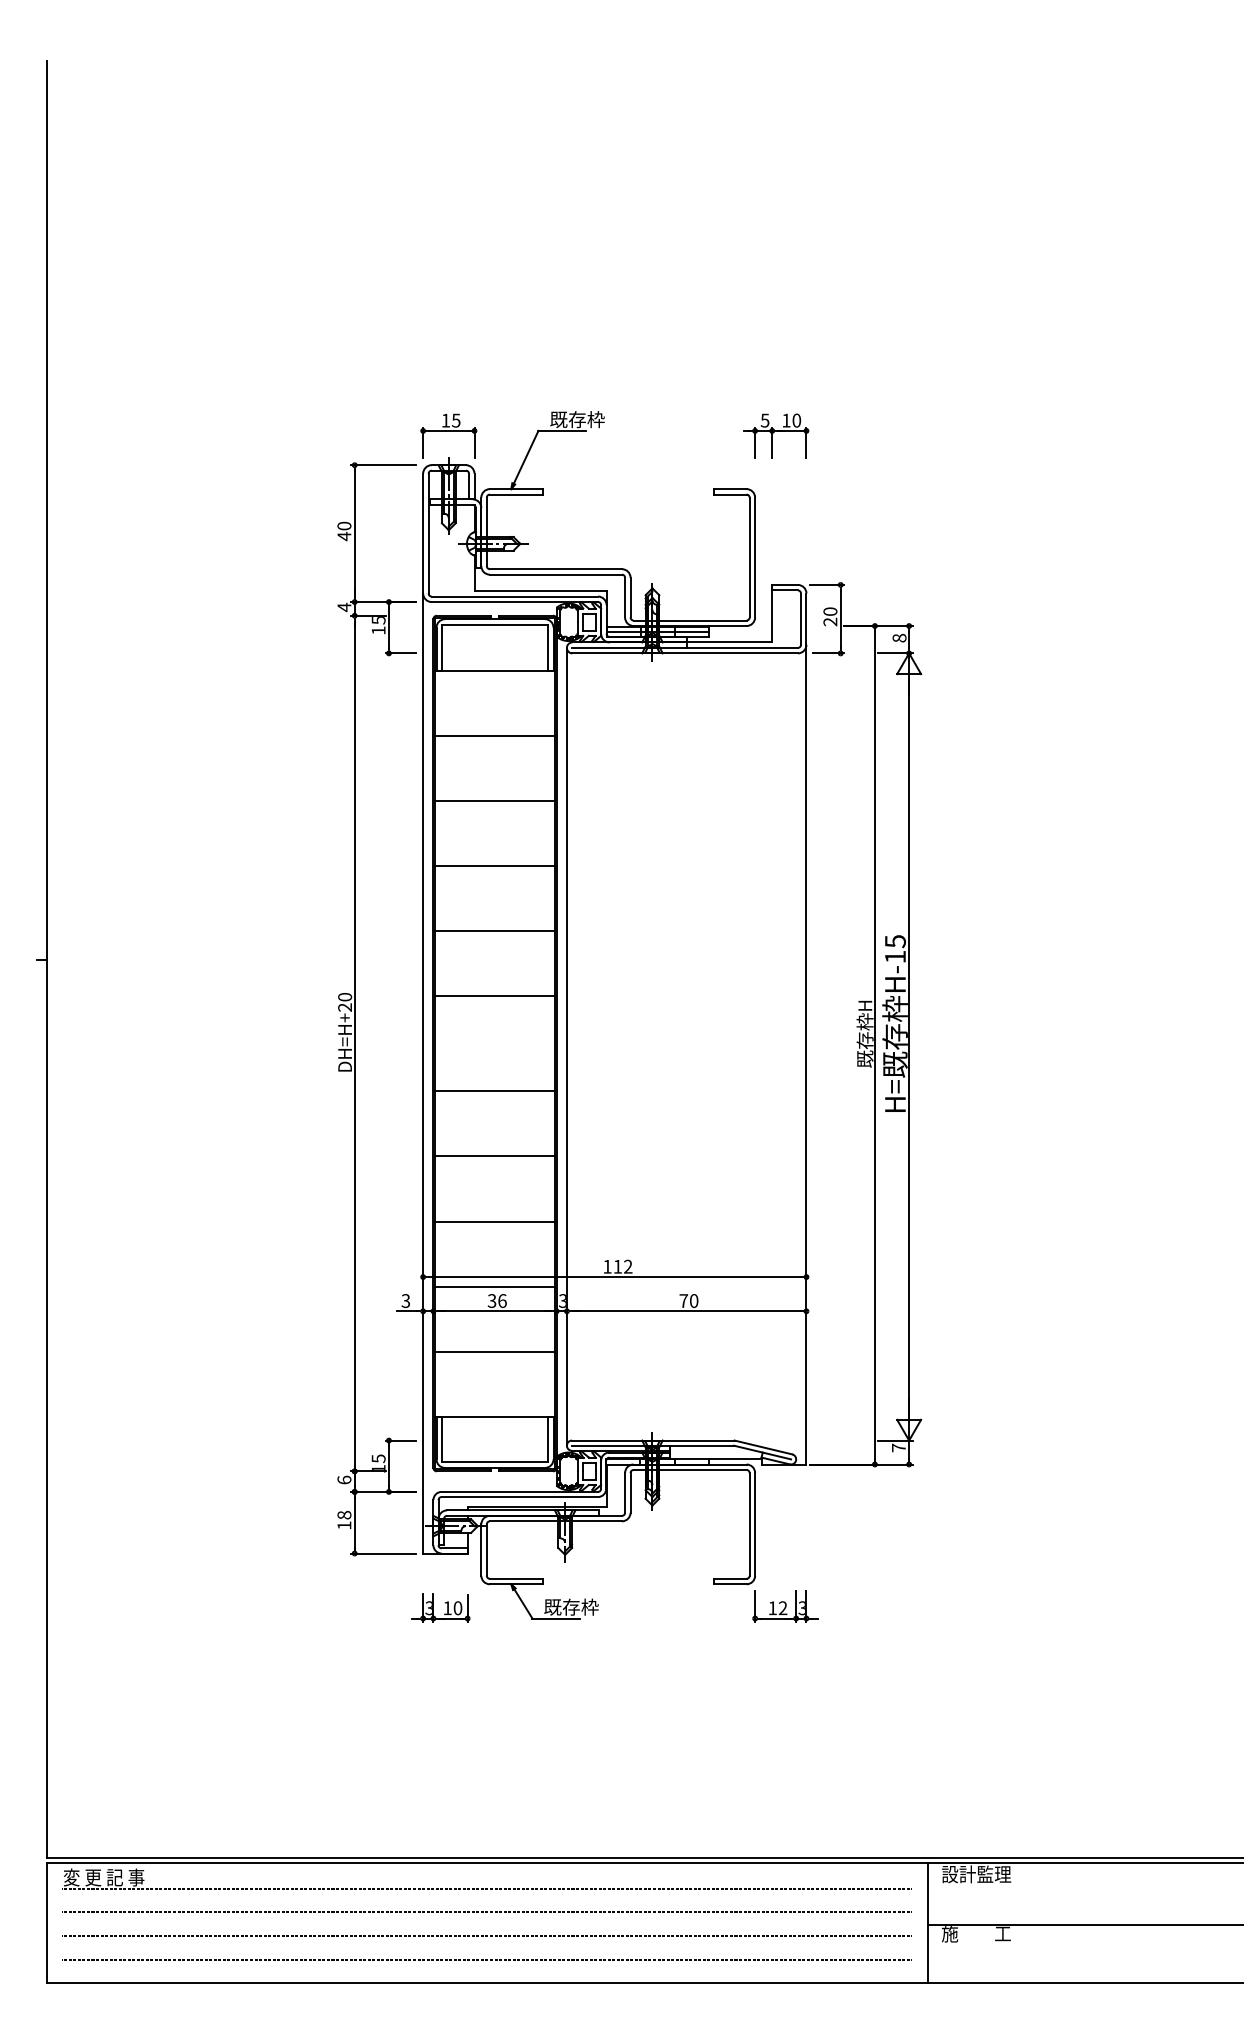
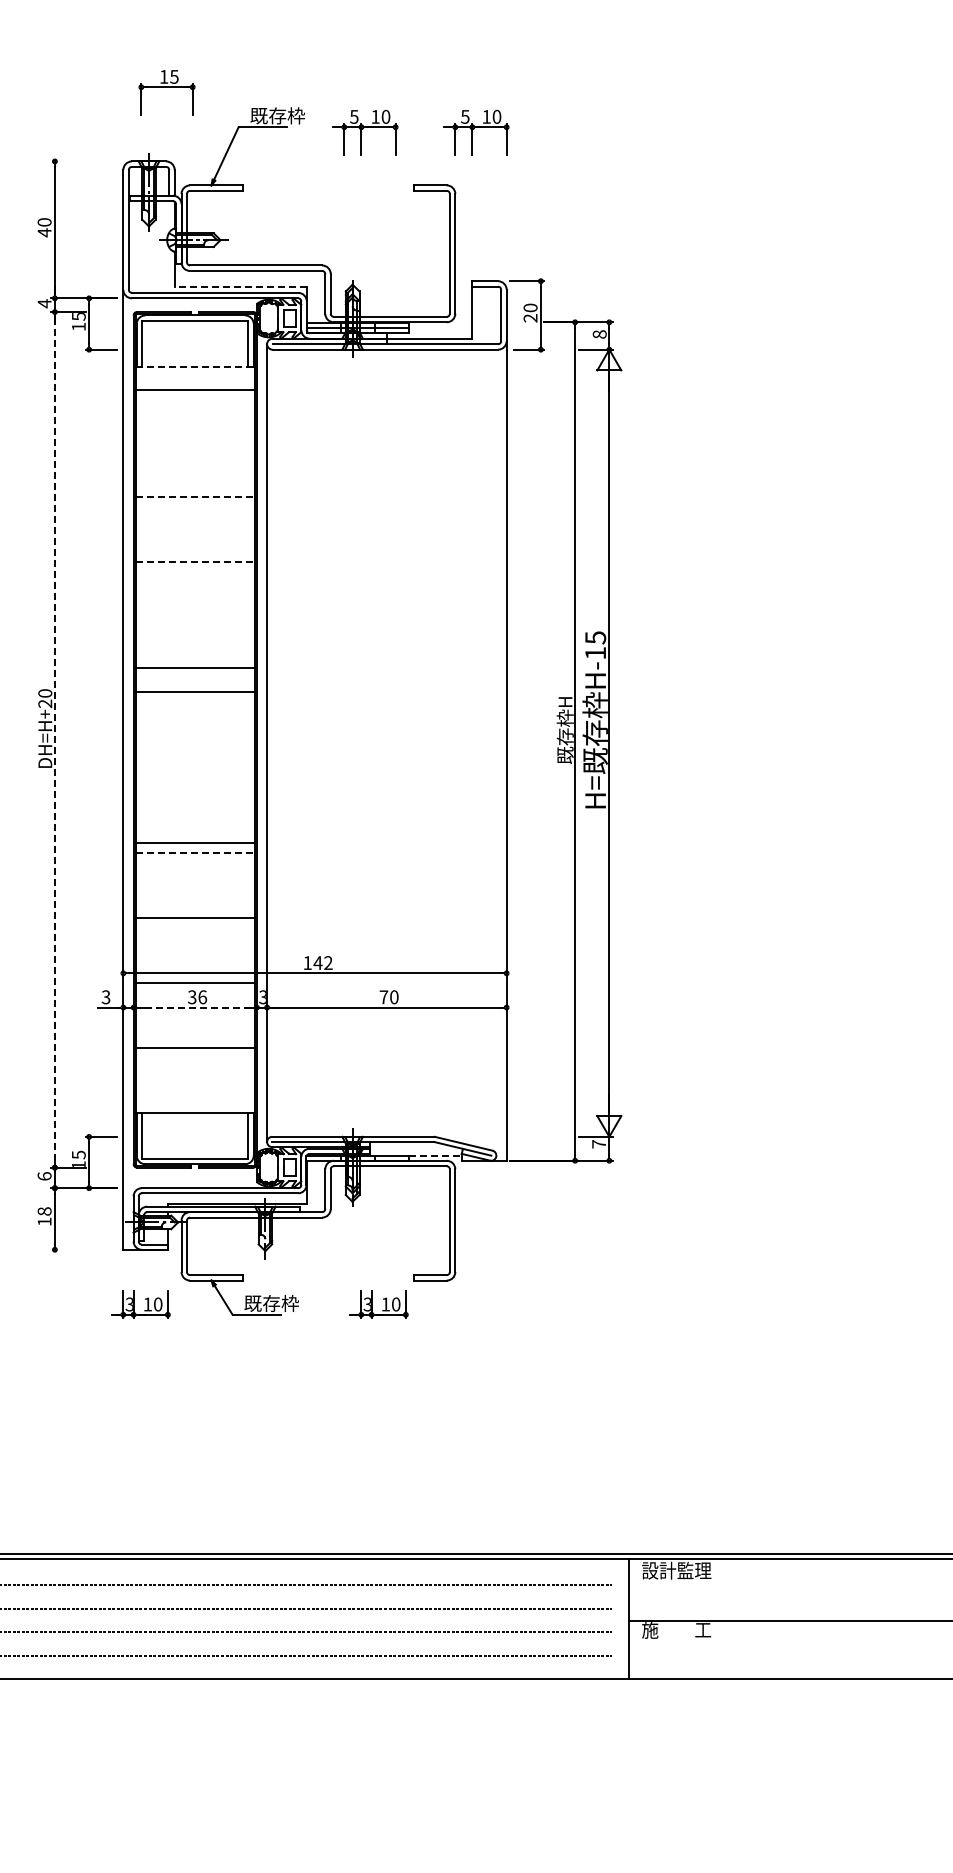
part: (448, 435) -> (166, 91), moved
part: (665, 435) -> (365, 131), added
line: (383, 465) -> (83, 161), removed
line: (540, 591) -> (240, 287), solid -> dashed
line: (495, 670) -> (195, 366), solid -> dashed
line: (494, 735) -> (194, 389), moved
line: (495, 800) -> (195, 496), solid -> dashed
line: (495, 865) -> (195, 561), solid -> dashed
line: (494, 930) -> (194, 667), moved
line: (354, 1043) -> (54, 739), solid -> dashed
line: (494, 1091) -> (194, 842), moved
line: (495, 1156) -> (195, 852), solid -> dashed
text: (617, 1266) -> (317, 962), 112 -> 142
line: (495, 1311) -> (195, 1007), solid -> dashed
line: (735, 1459) -> (435, 1155), solid -> dashed
line: (383, 1553) -> (83, 1249), removed
part: (682, 1602) -> (382, 1298), added
part: (785, 1606) -> (485, 1302), removed

